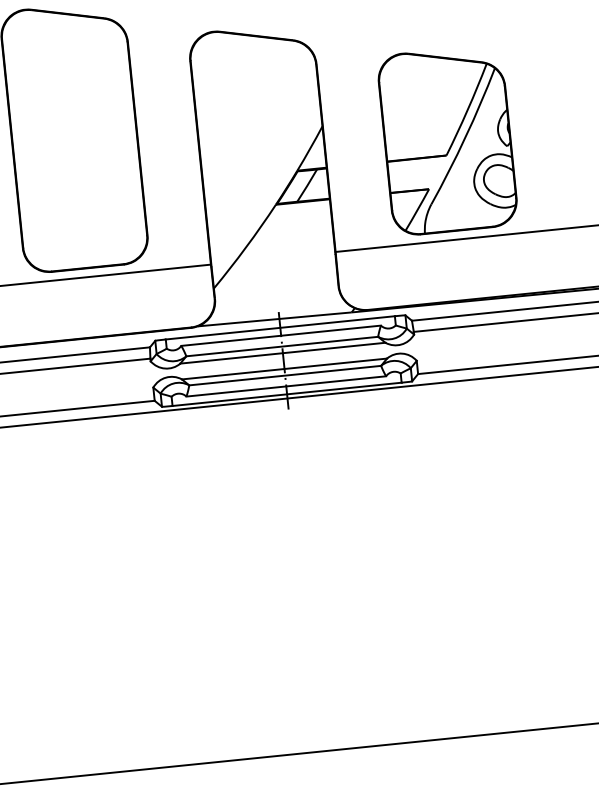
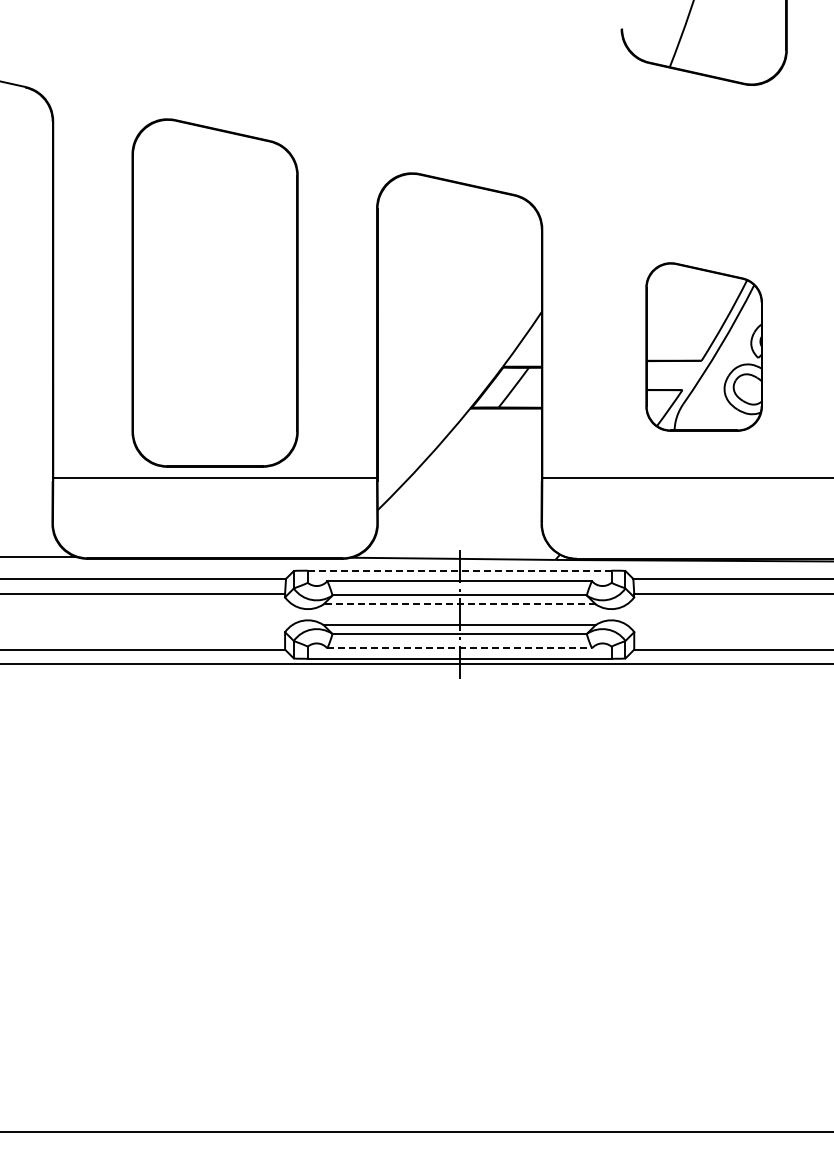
part: (447, 140) -> (703, 346), size x0.7
line: (280, 327) -> (459, 570), solid -> dashed
line: (282, 353) -> (459, 604), solid -> dashed
line: (286, 386) -> (460, 648), solid -> dashed

